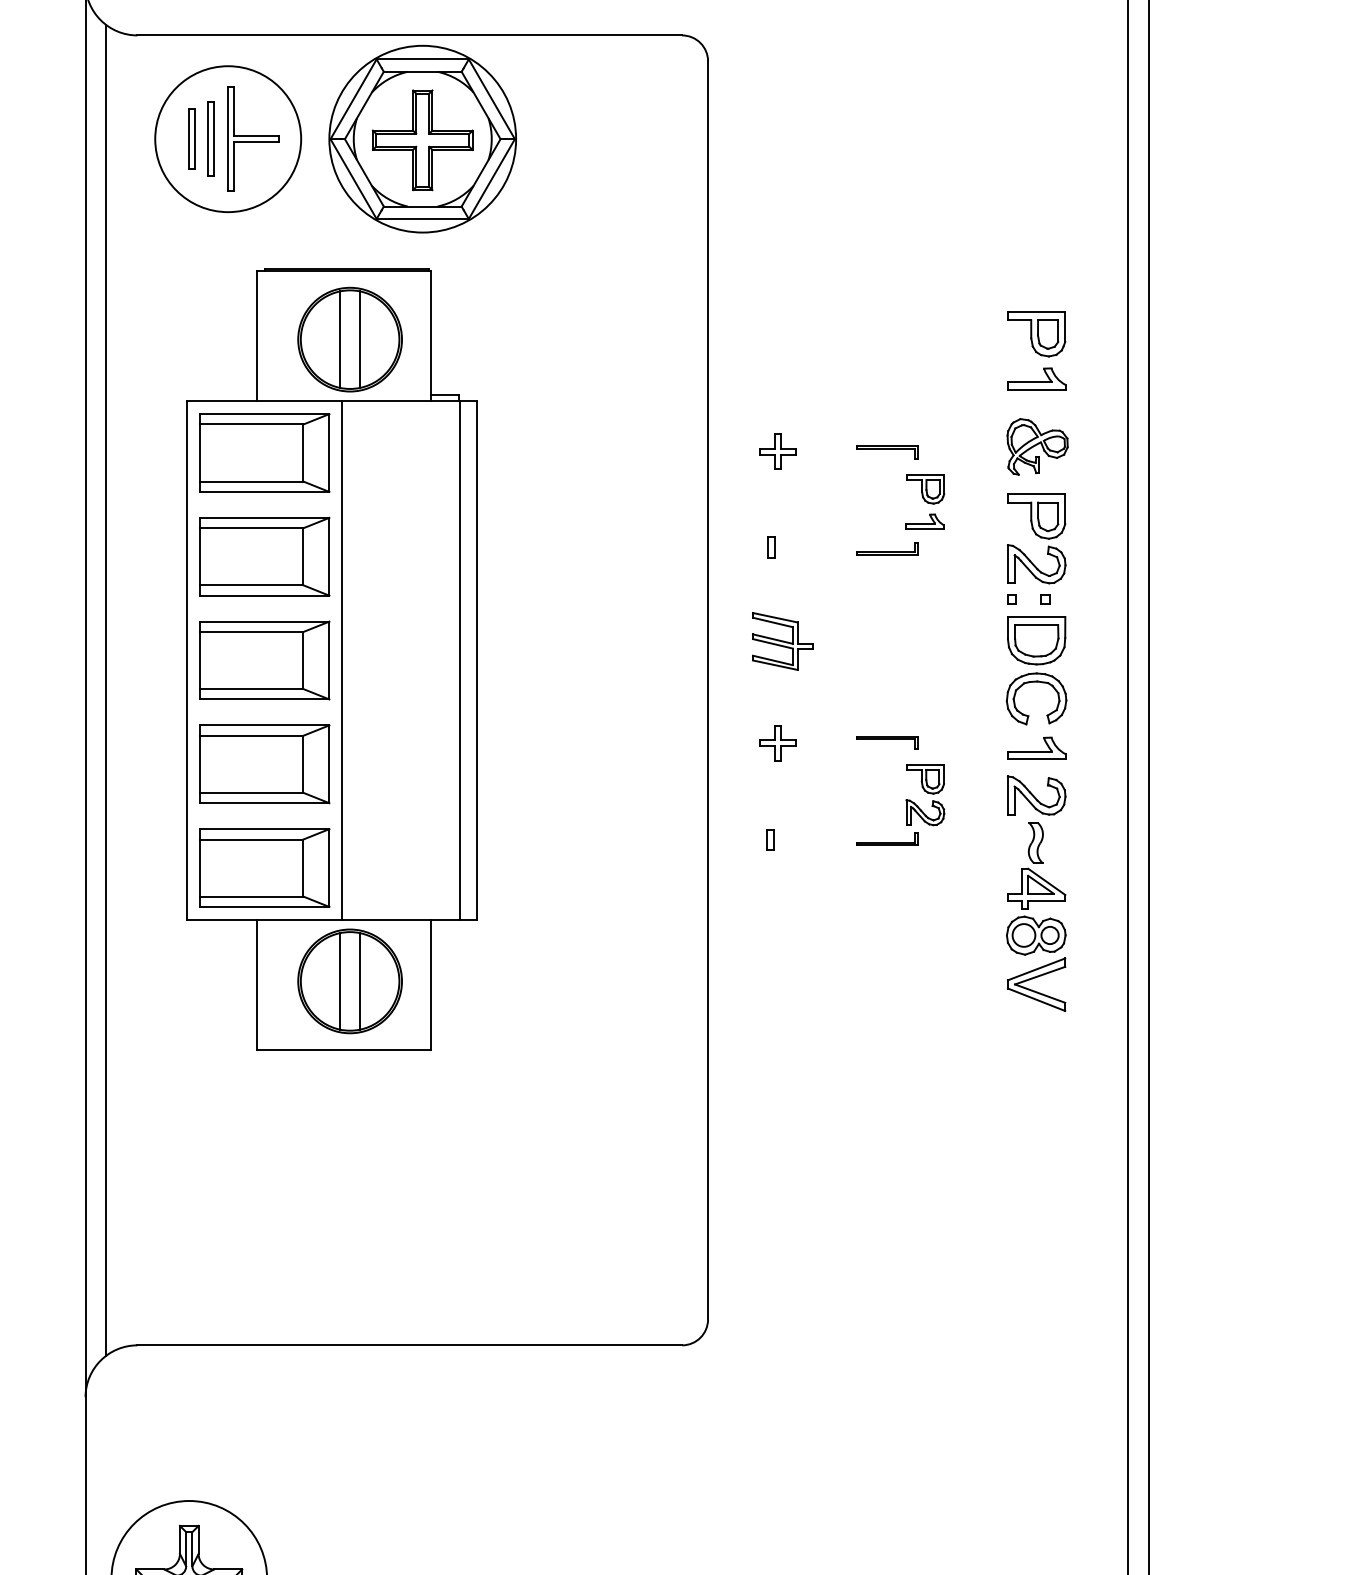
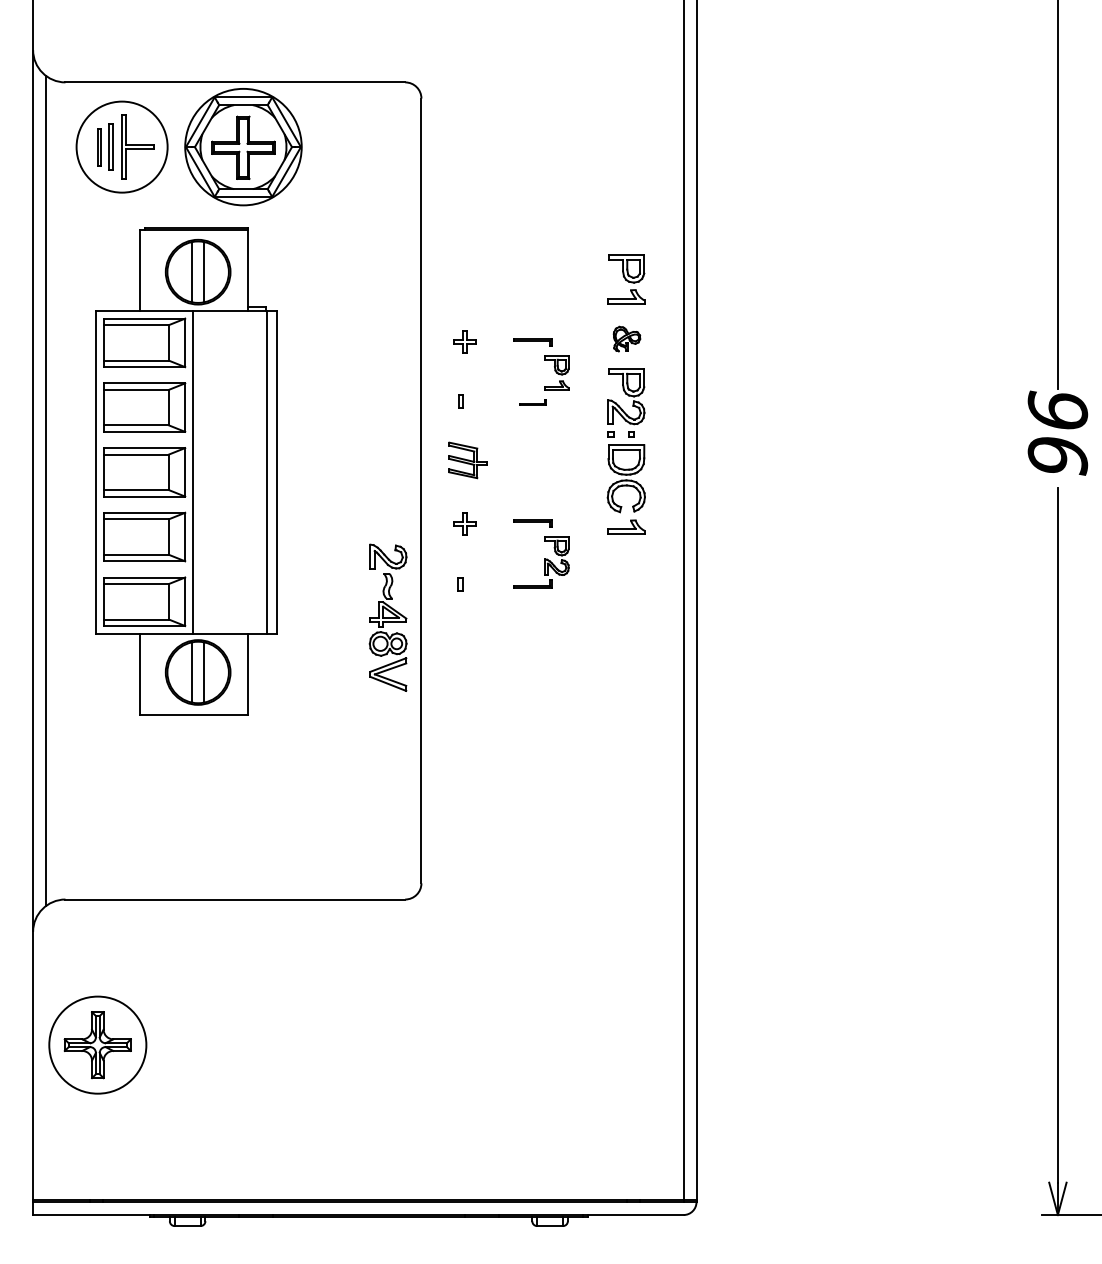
part: (1036, 445) -> (626, 338), size x0.7
part: (886, 548) -> (532, 402), size x0.7
part: (1035, 893) -> (387, 617), moved

